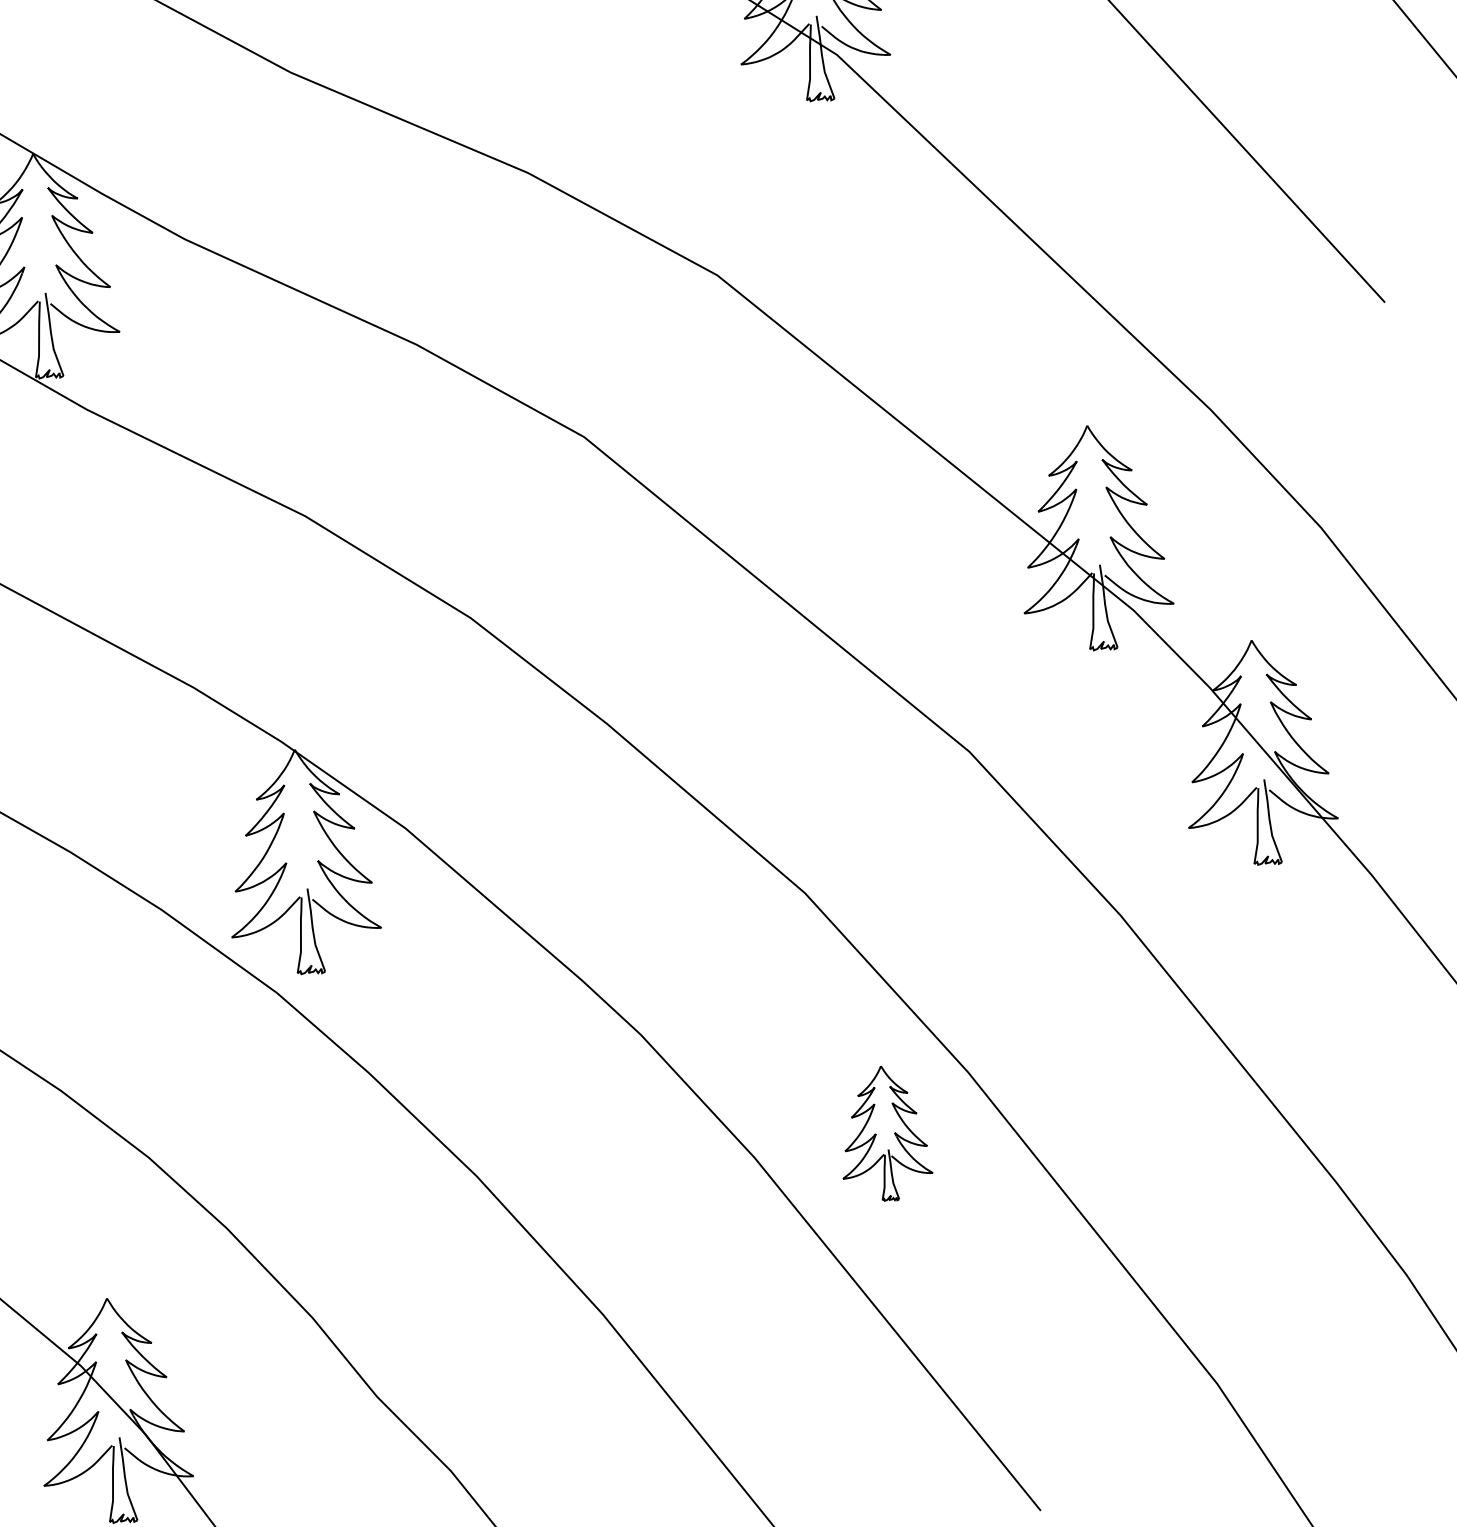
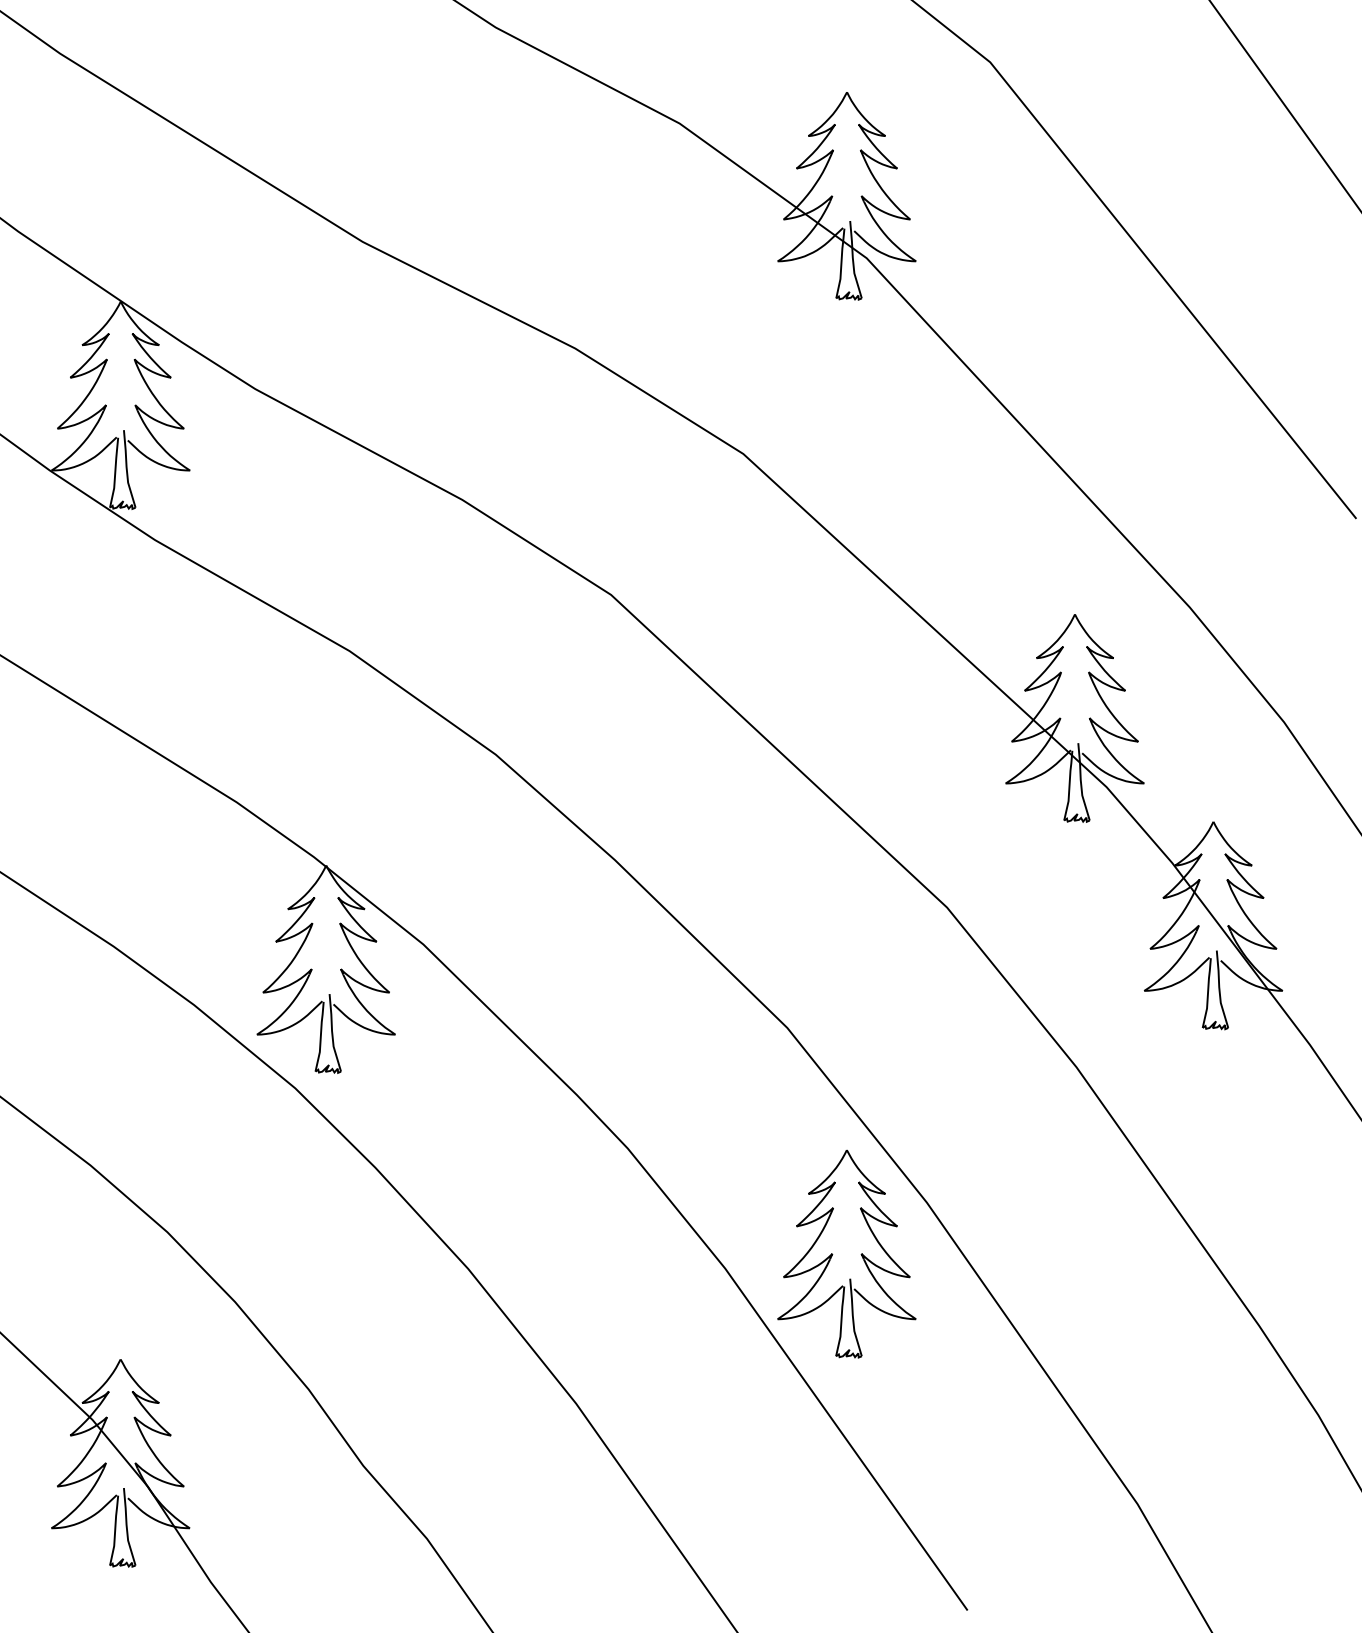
part: (884, 1133) -> (846, 1253), size x1.67

